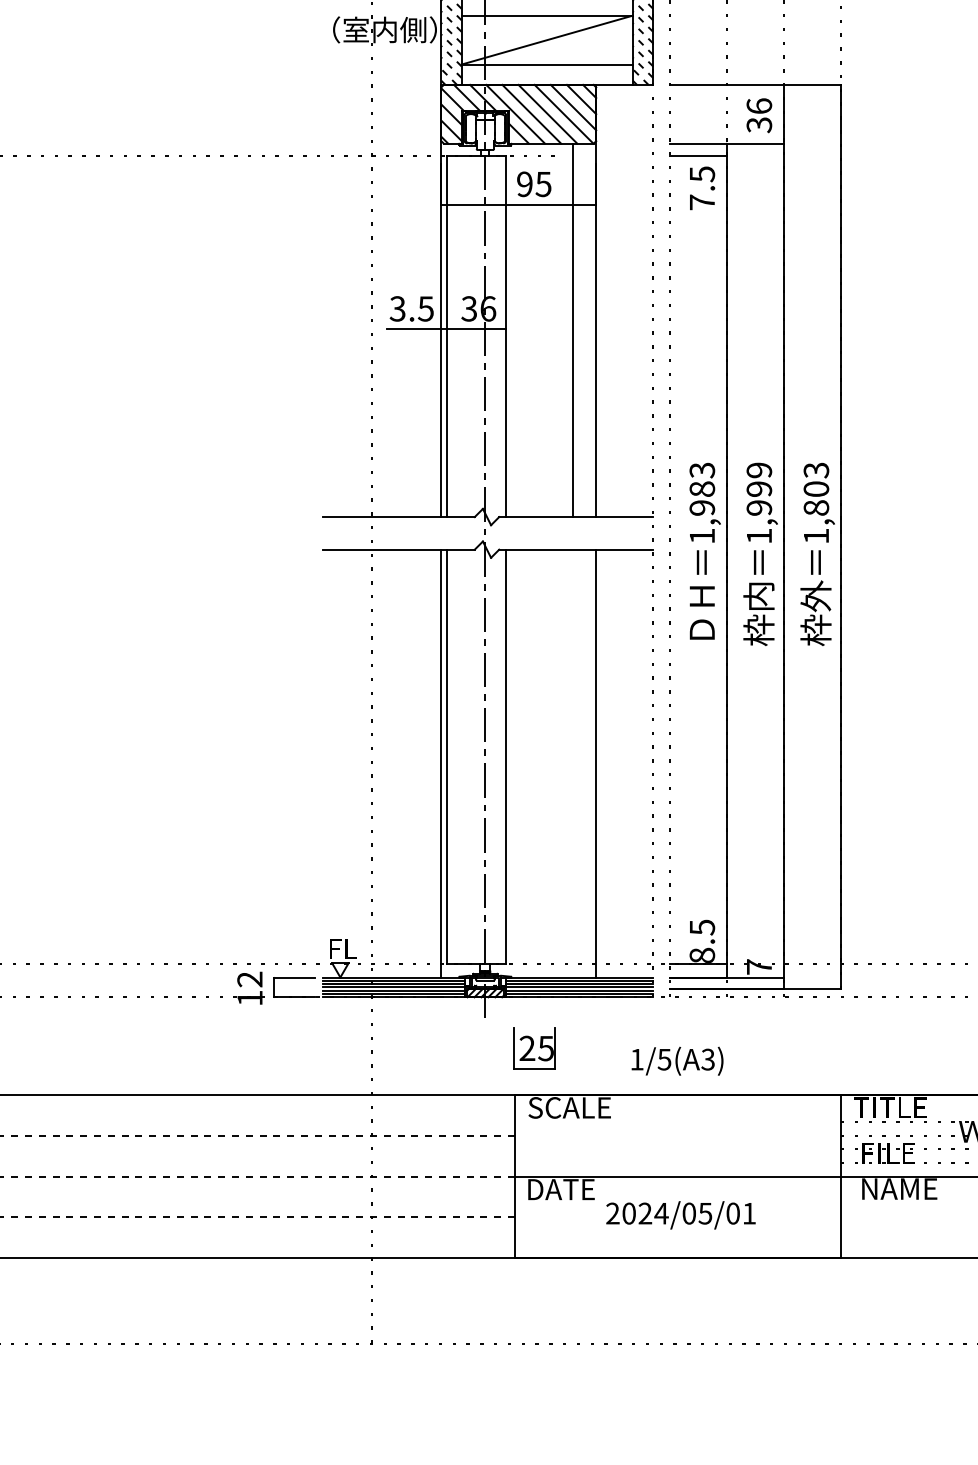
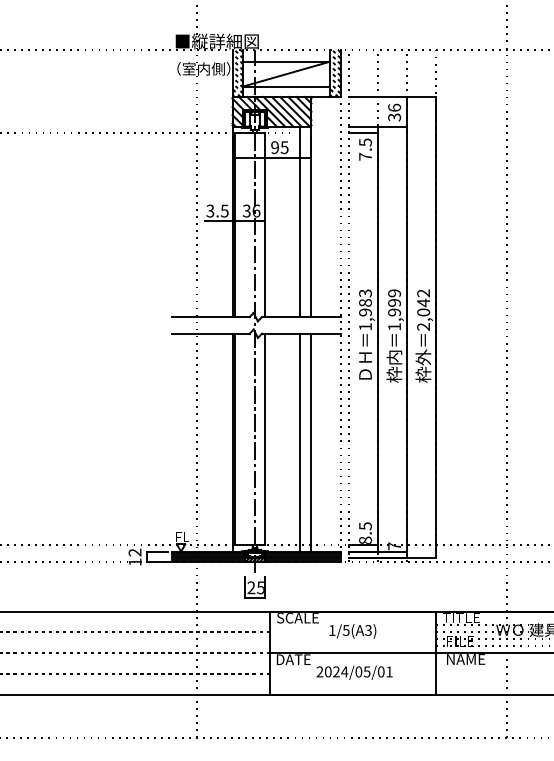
text: (816, 502) -> (423, 309), 1,803 -> 2,042
line: (572, 763) -> (299, 442), added
part: (533, 1047) -> (254, 587), moved
text: (676, 1061) -> (352, 631), moved

